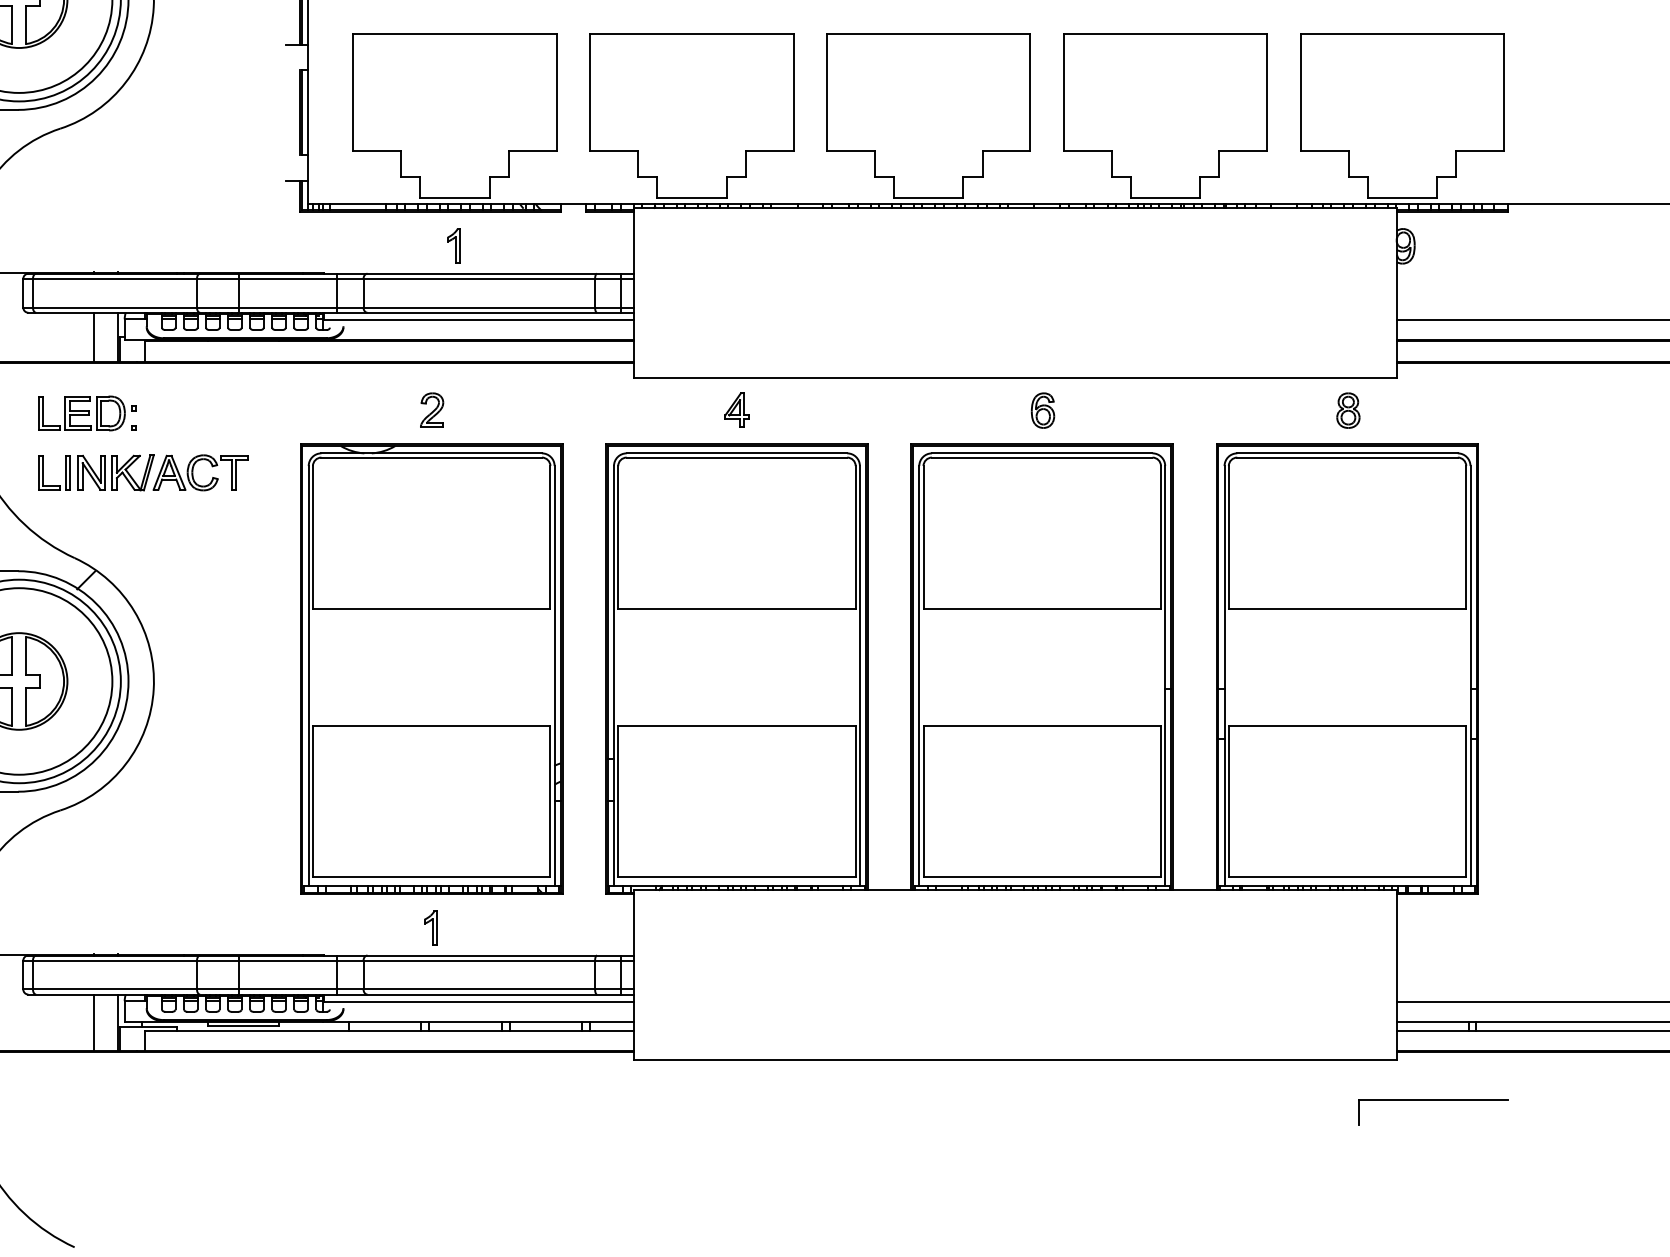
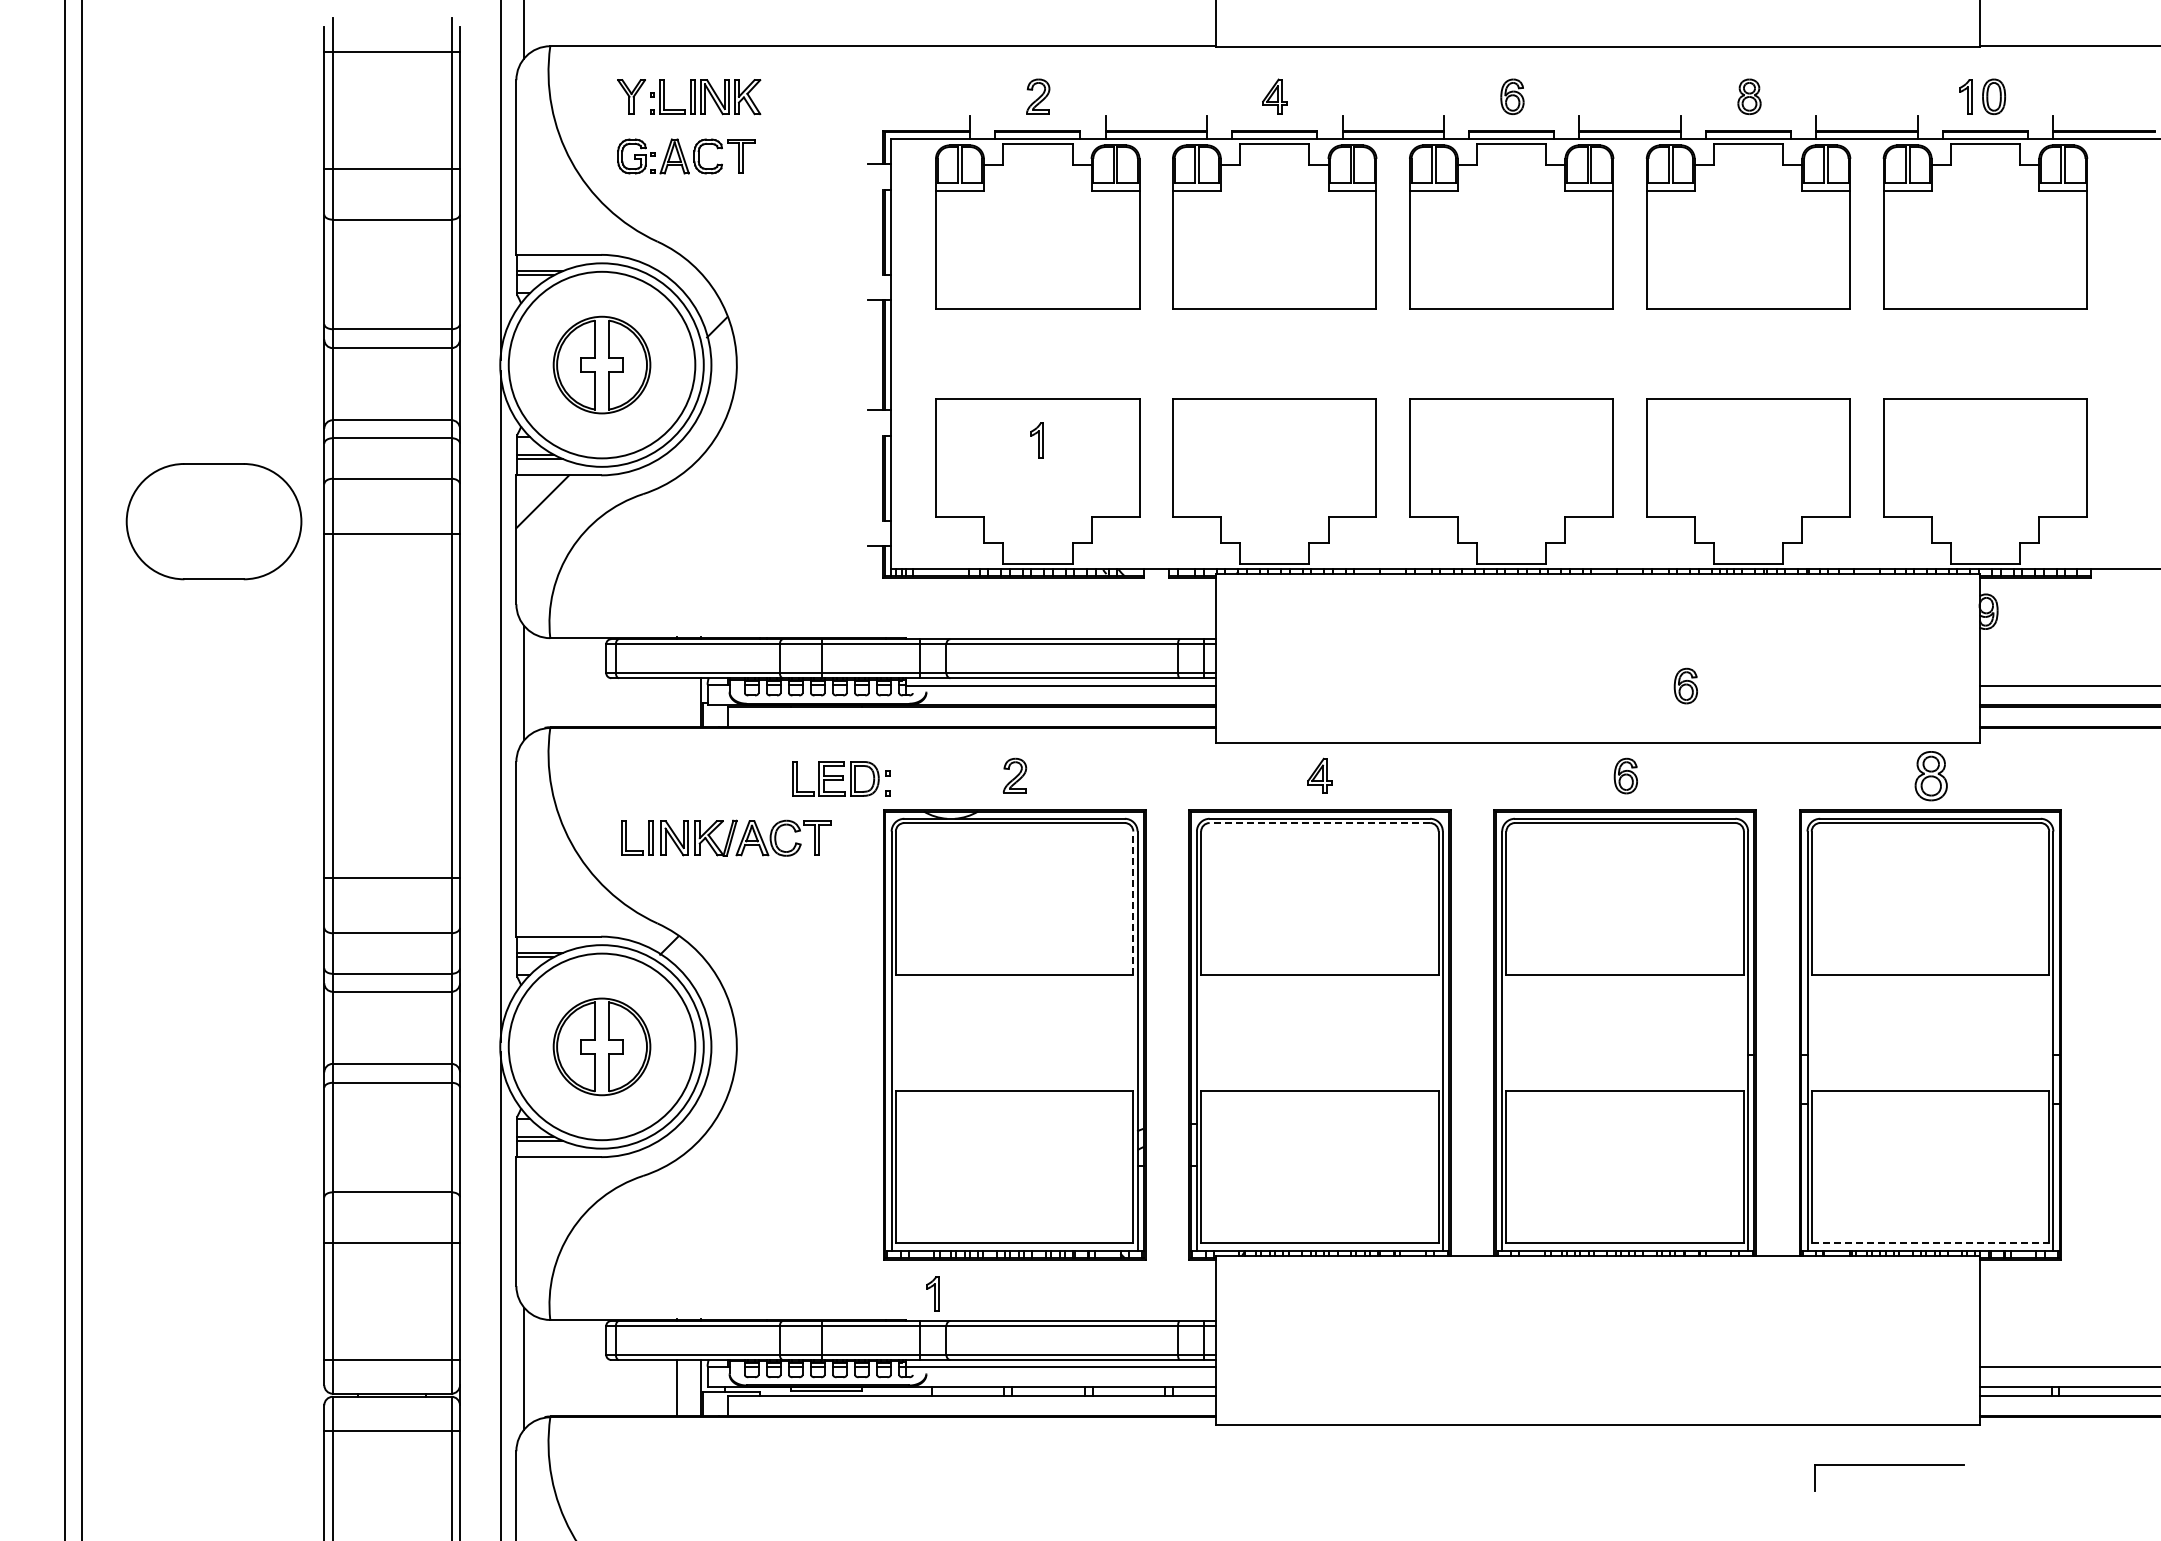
part: (453, 246) -> (1036, 440), moved
part: (1102, 320) -> (1685, 685), added
line: (94, 337) -> (677, 702), removed
part: (1348, 410) -> (1931, 775), size x1.4
part: (87, 413) -> (841, 778), moved
line: (736, 458) -> (1319, 823), solid -> dashed
line: (550, 538) -> (1133, 903), solid -> dashed
line: (1347, 877) -> (1930, 1242), solid -> dashed
part: (430, 928) -> (932, 1293), moved
part: (1433, 1100) -> (1889, 1465), moved

